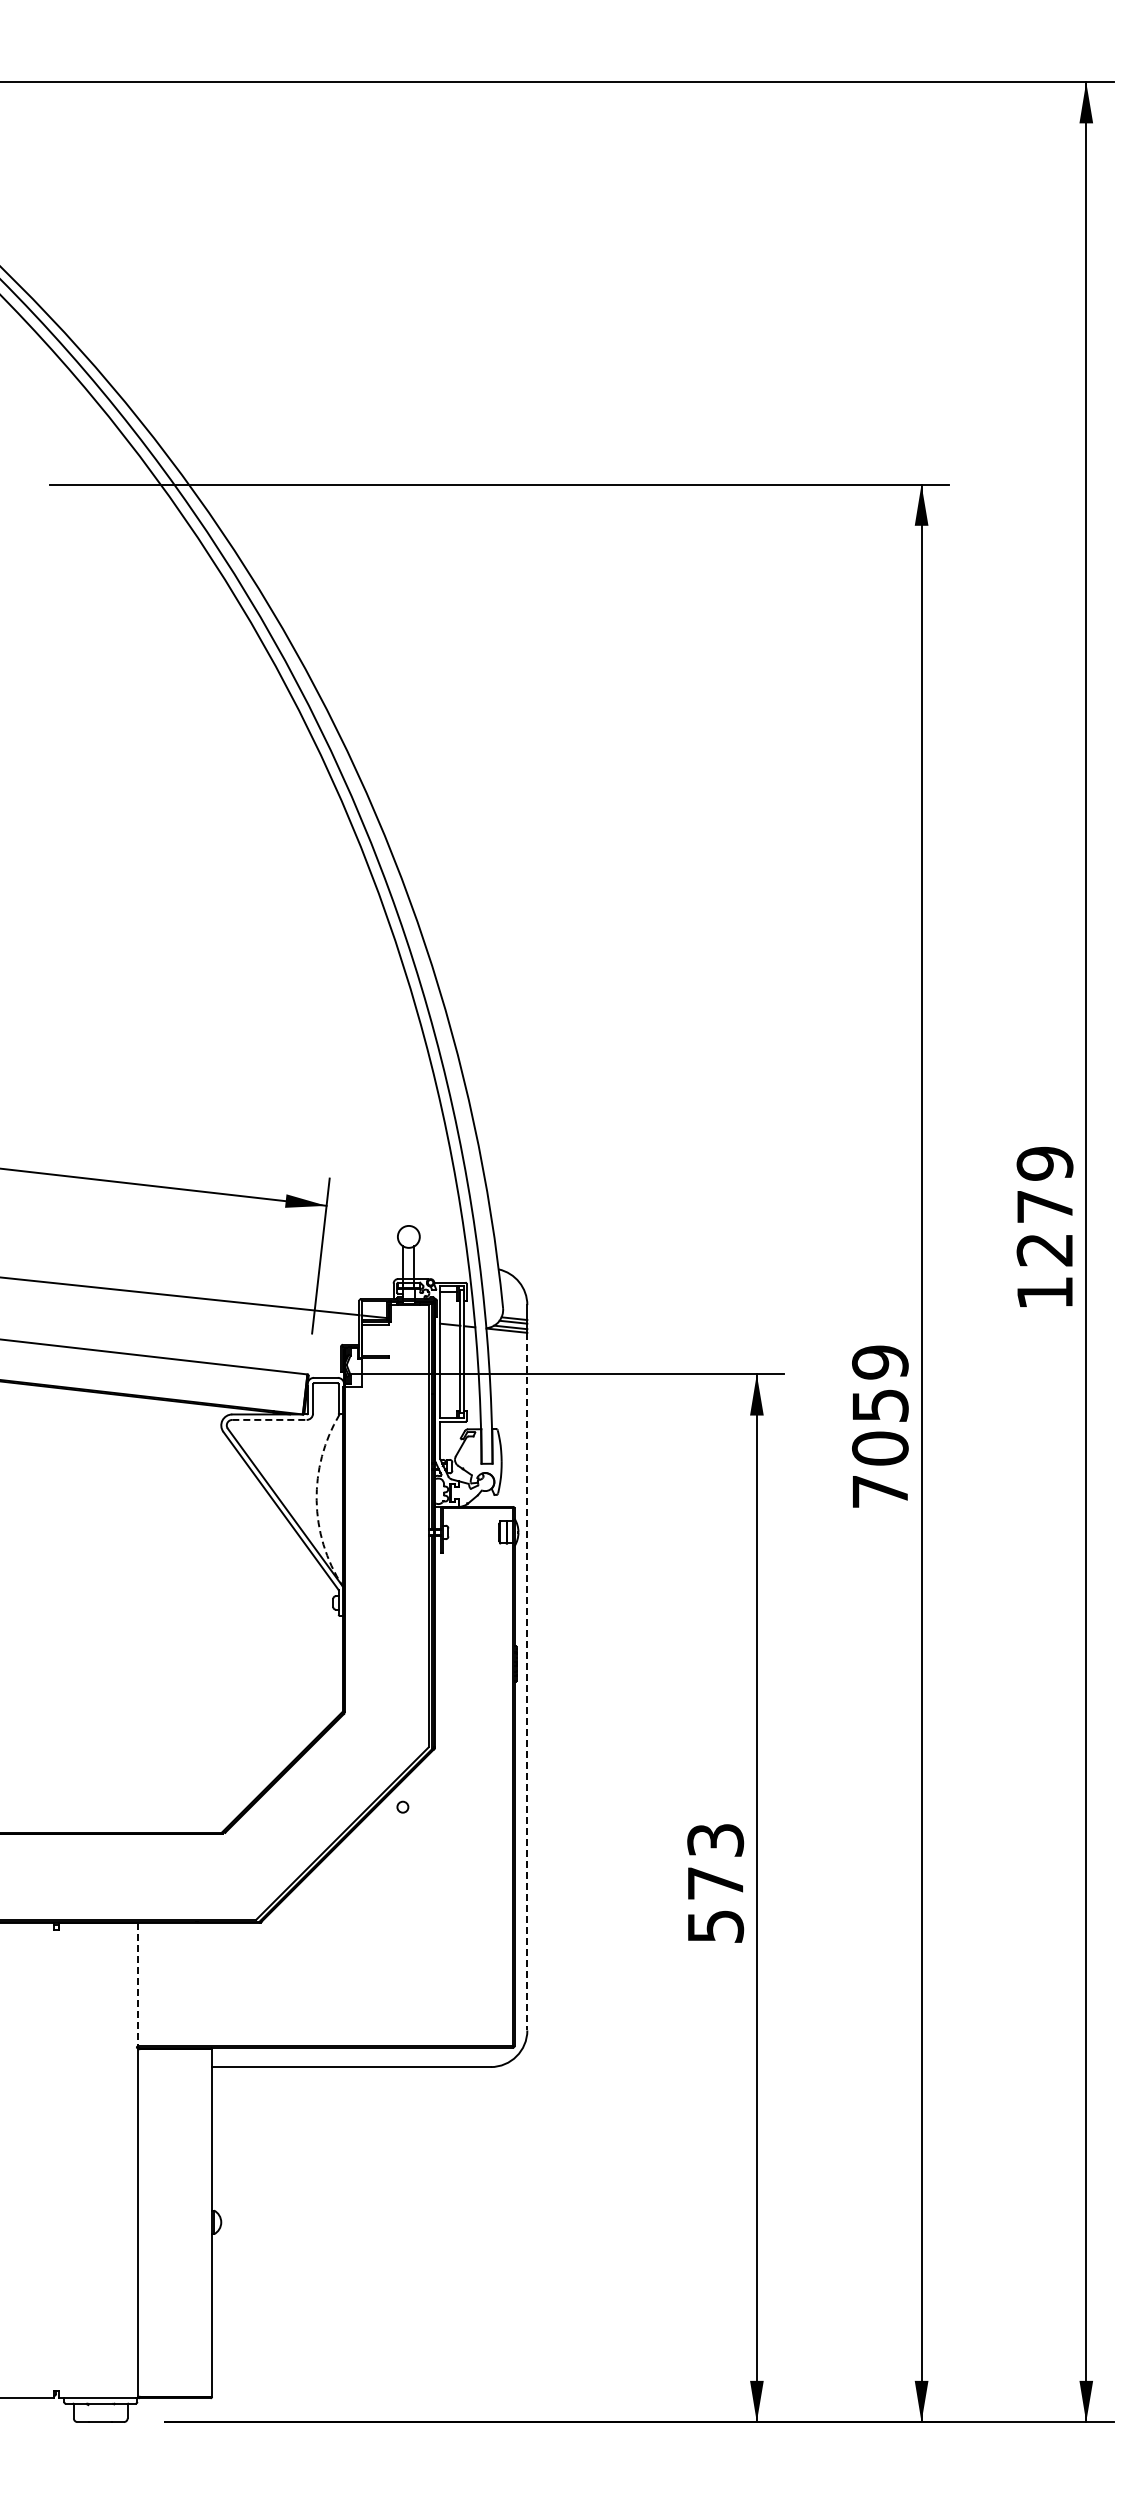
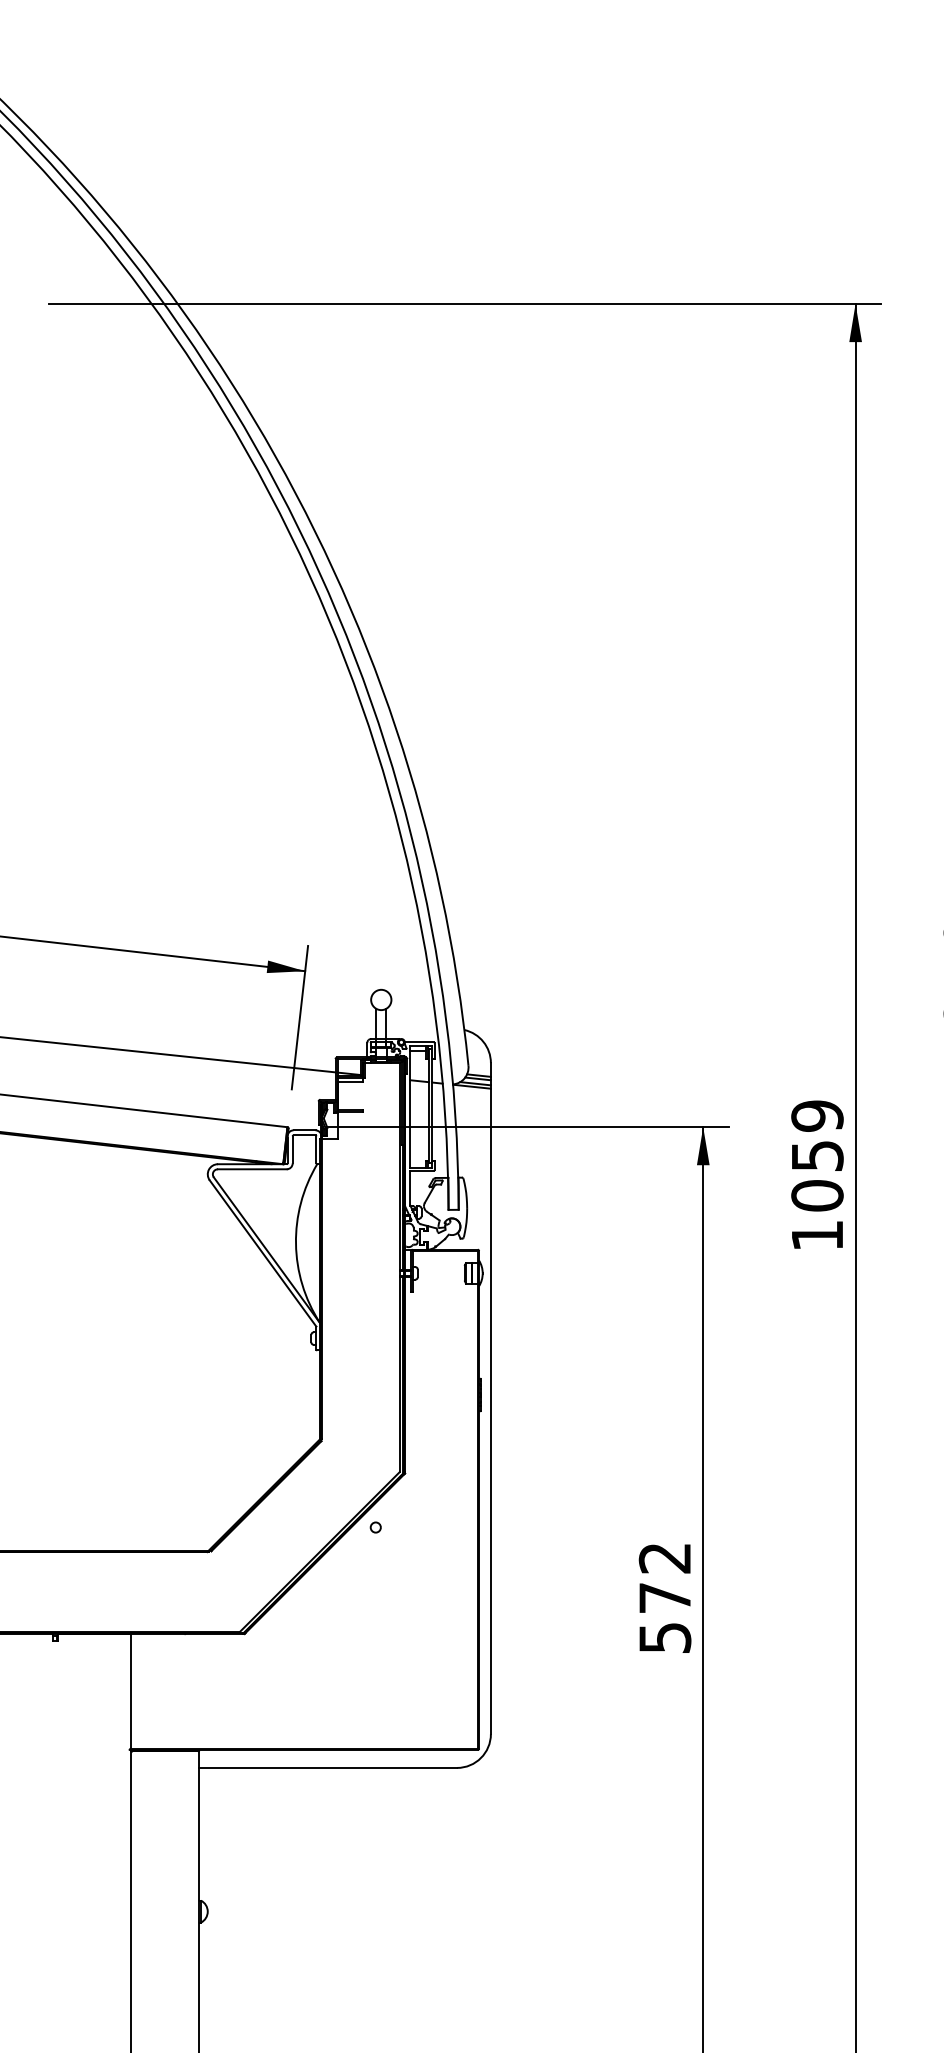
line: (269, 1419) -> (252, 1168), dashed -> solid
text: (879, 1491) -> (816, 1235), 7059 -> 1059
arc: (316, 1500) -> (295, 1243), dashed -> solid
line: (527, 1681) -> (491, 1411), dashed -> solid
text: (715, 1840) -> (664, 1558), 573 -> 572
line: (138, 1984) -> (131, 1691), dashed -> solid

